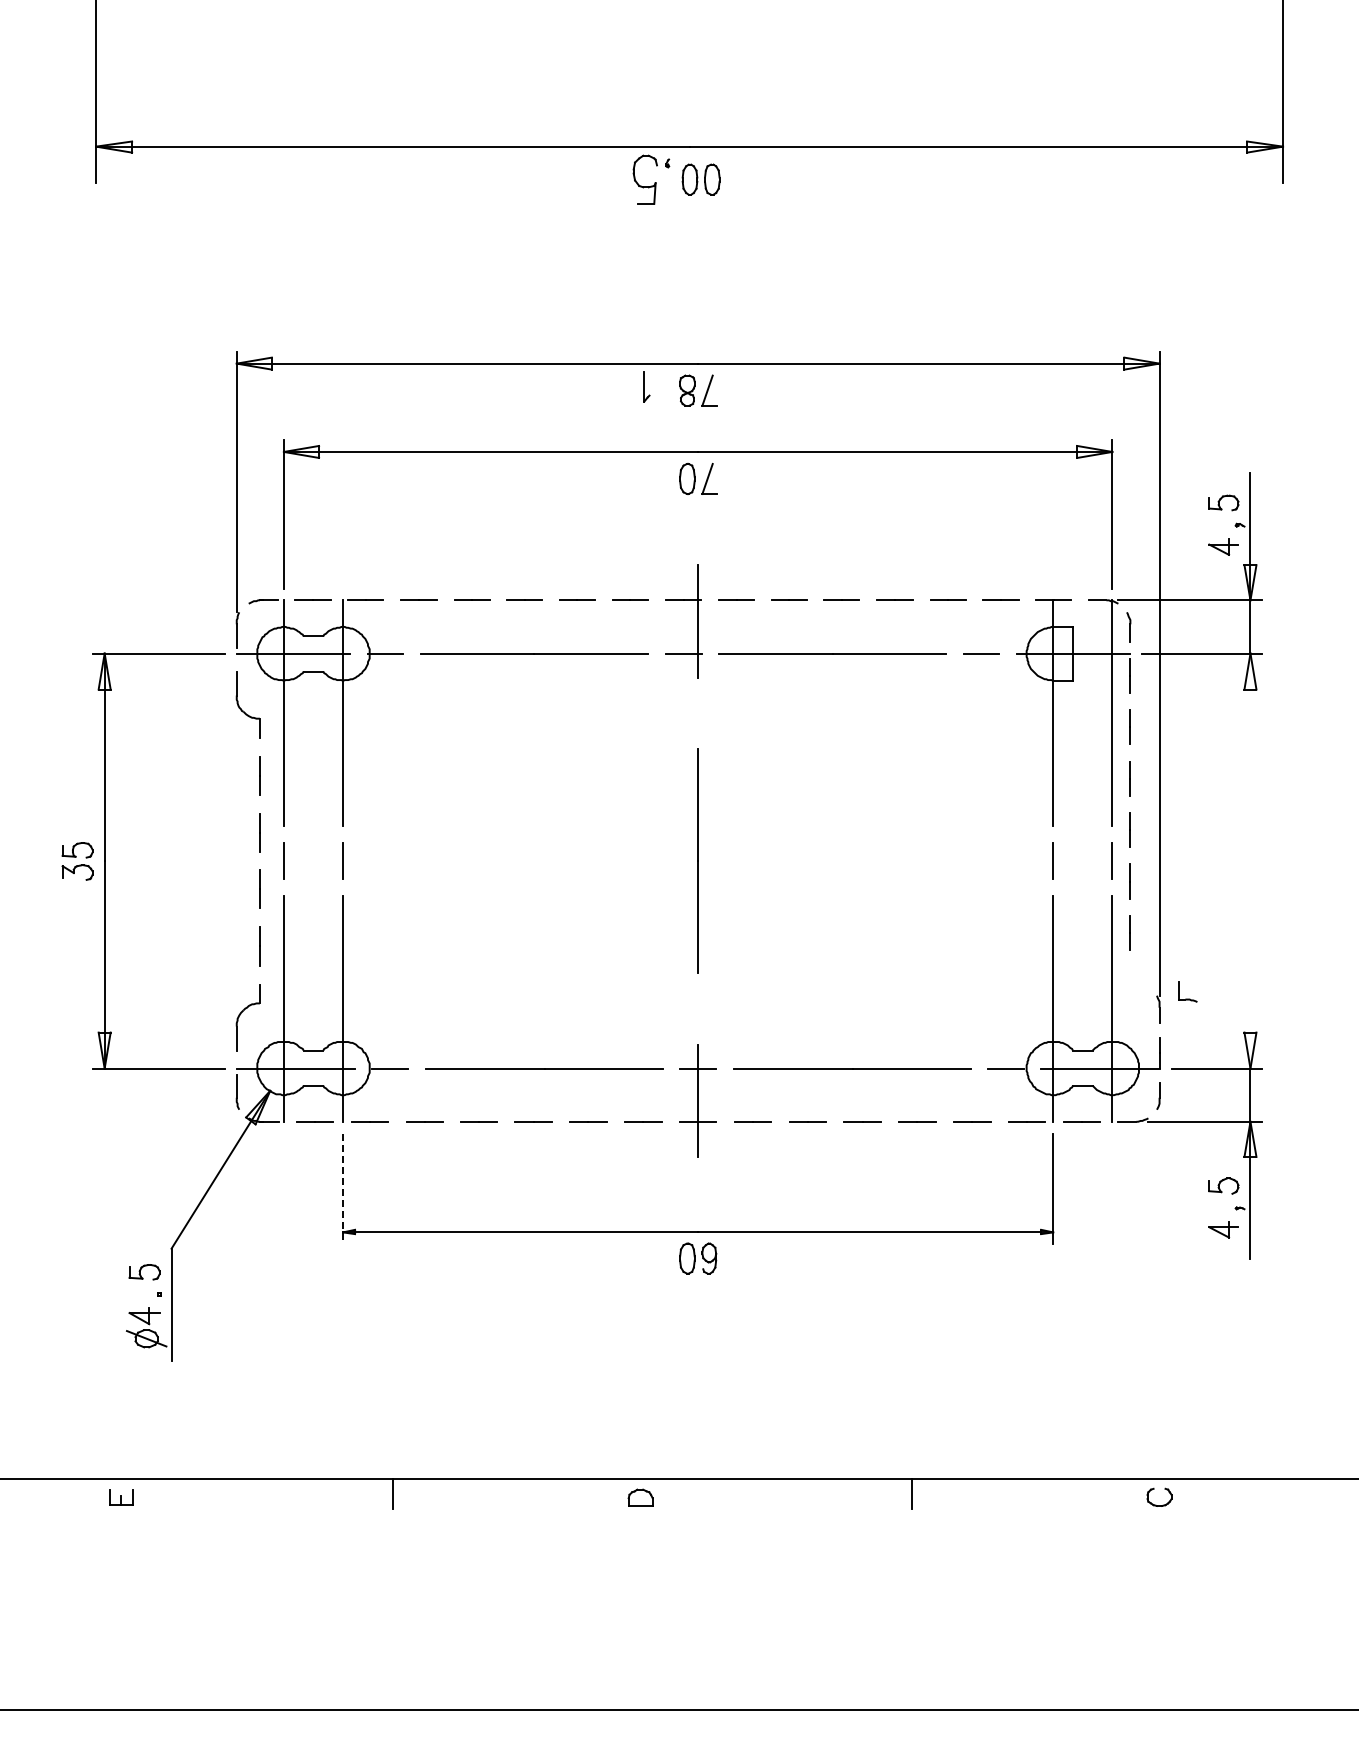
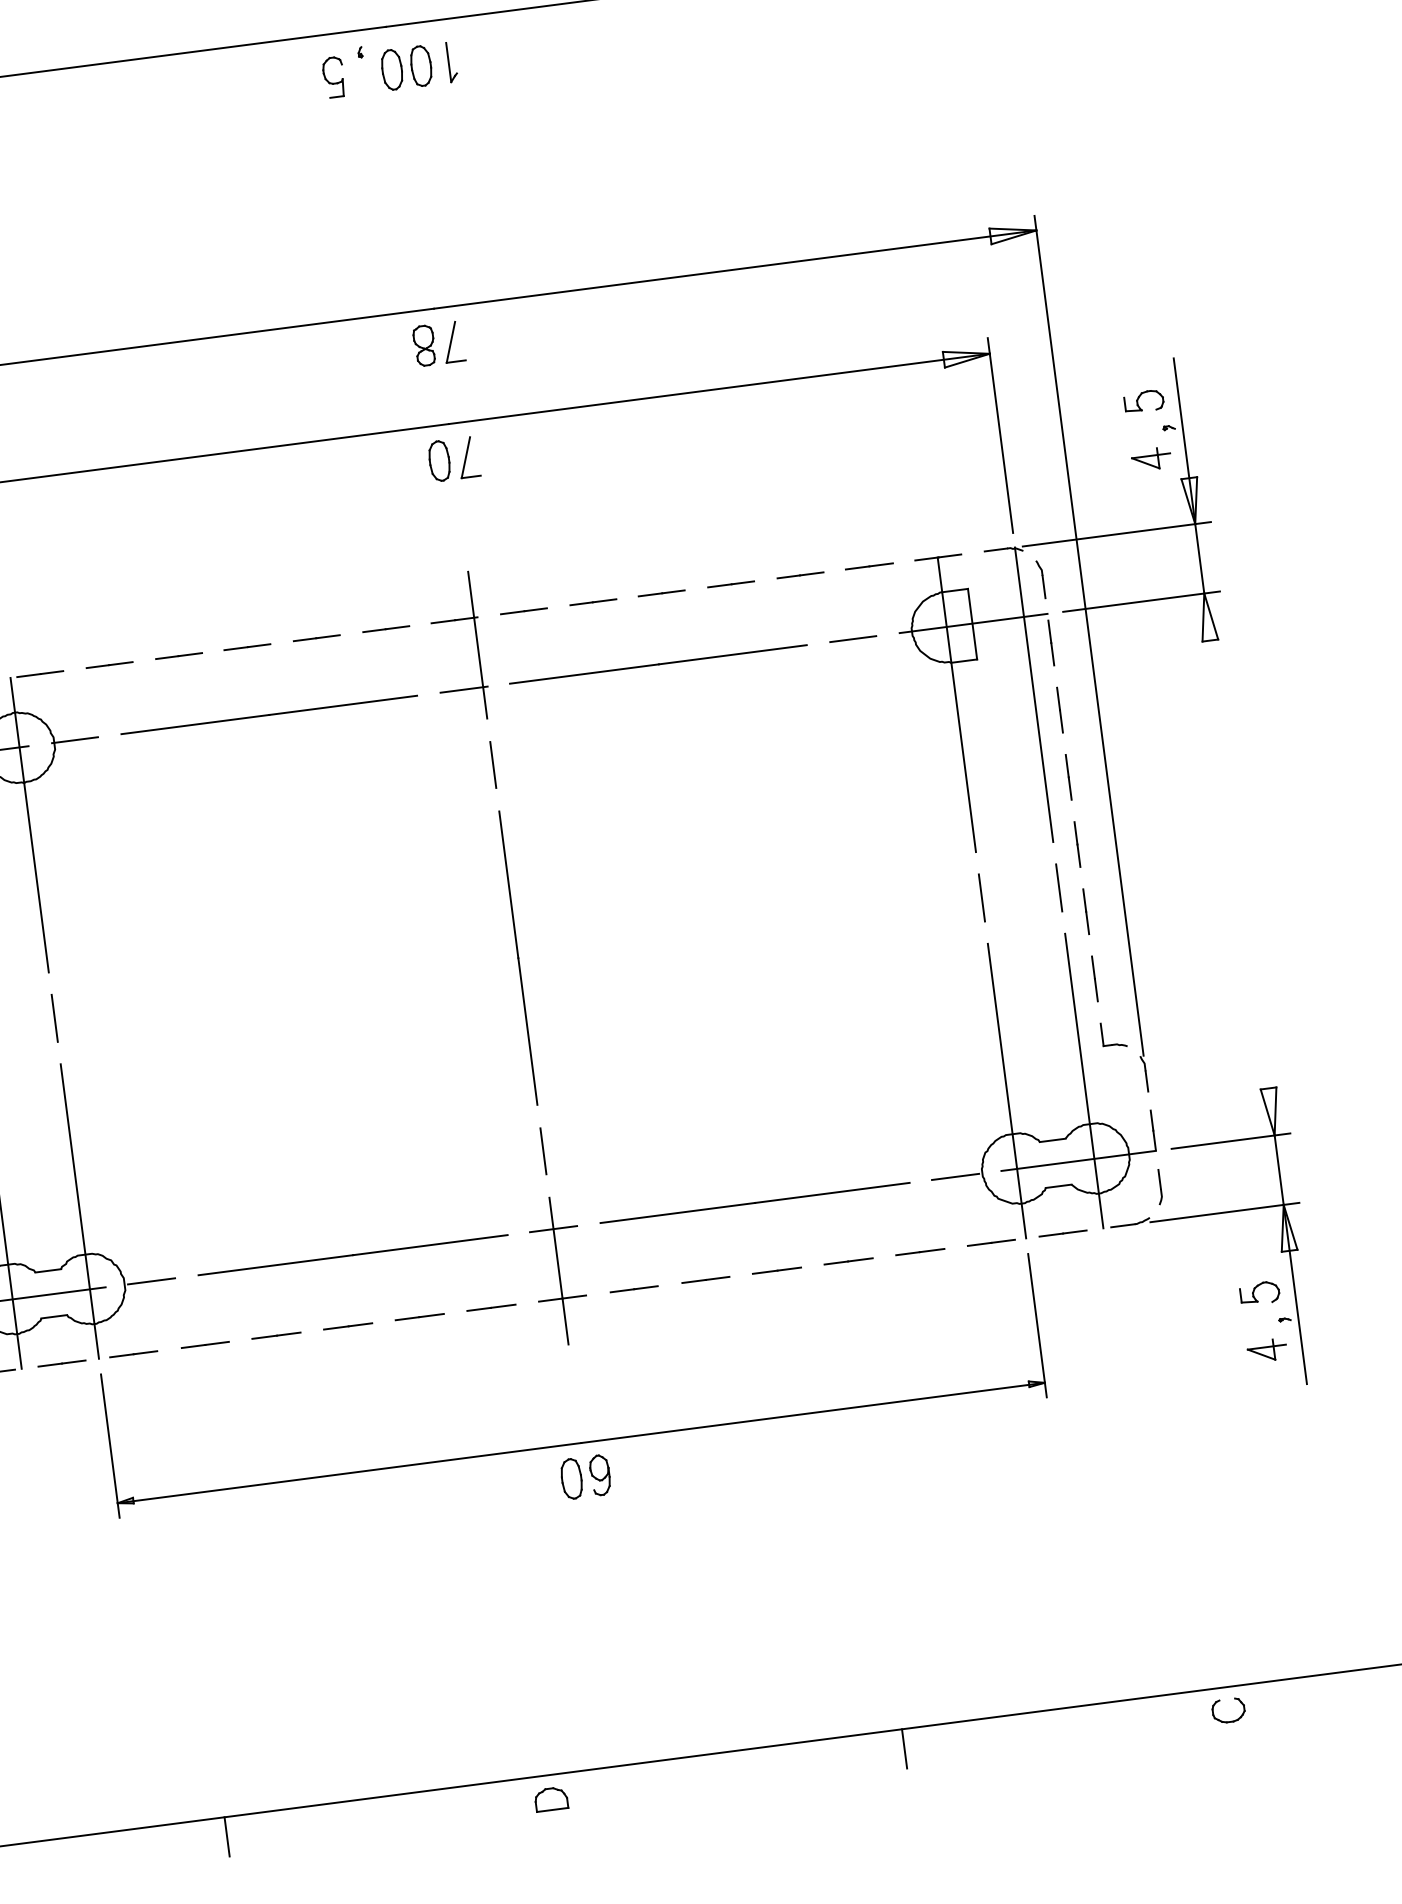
part: (645, 179) -> (334, 77), size x0.62
part: (646, 386) -> (451, 61), moved
line: (698, 712) -> (493, 764), added
part: (1187, 998) -> (1114, 1043), moved
line: (698, 1008) -> (543, 1150), added
line: (343, 1188) -> (110, 1445), dashed -> solid

